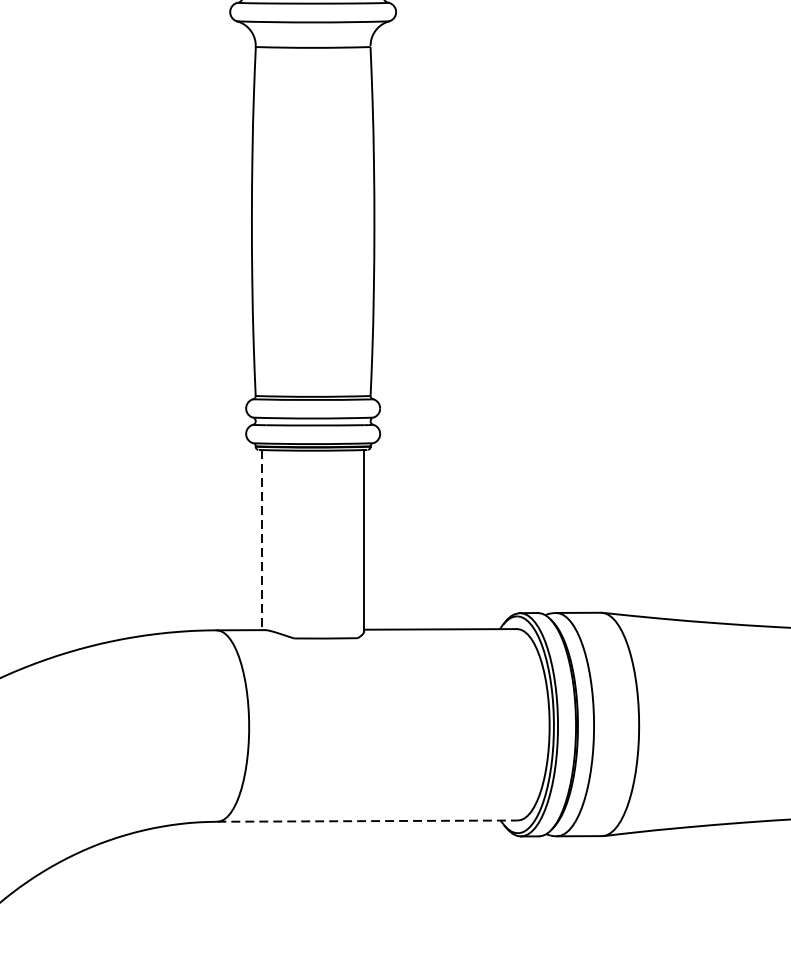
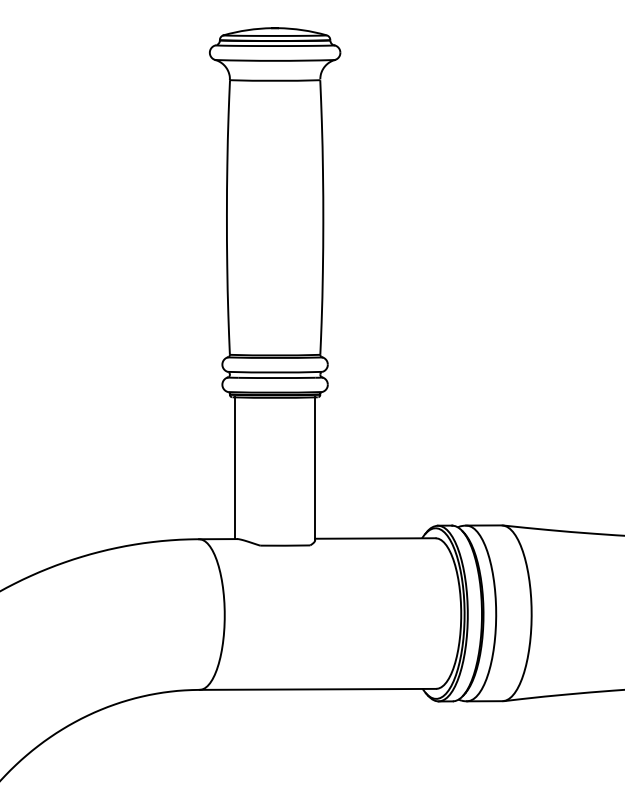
line: (261, 540) -> (234, 468), dashed -> solid
line: (368, 821) -> (318, 689), dashed -> solid

